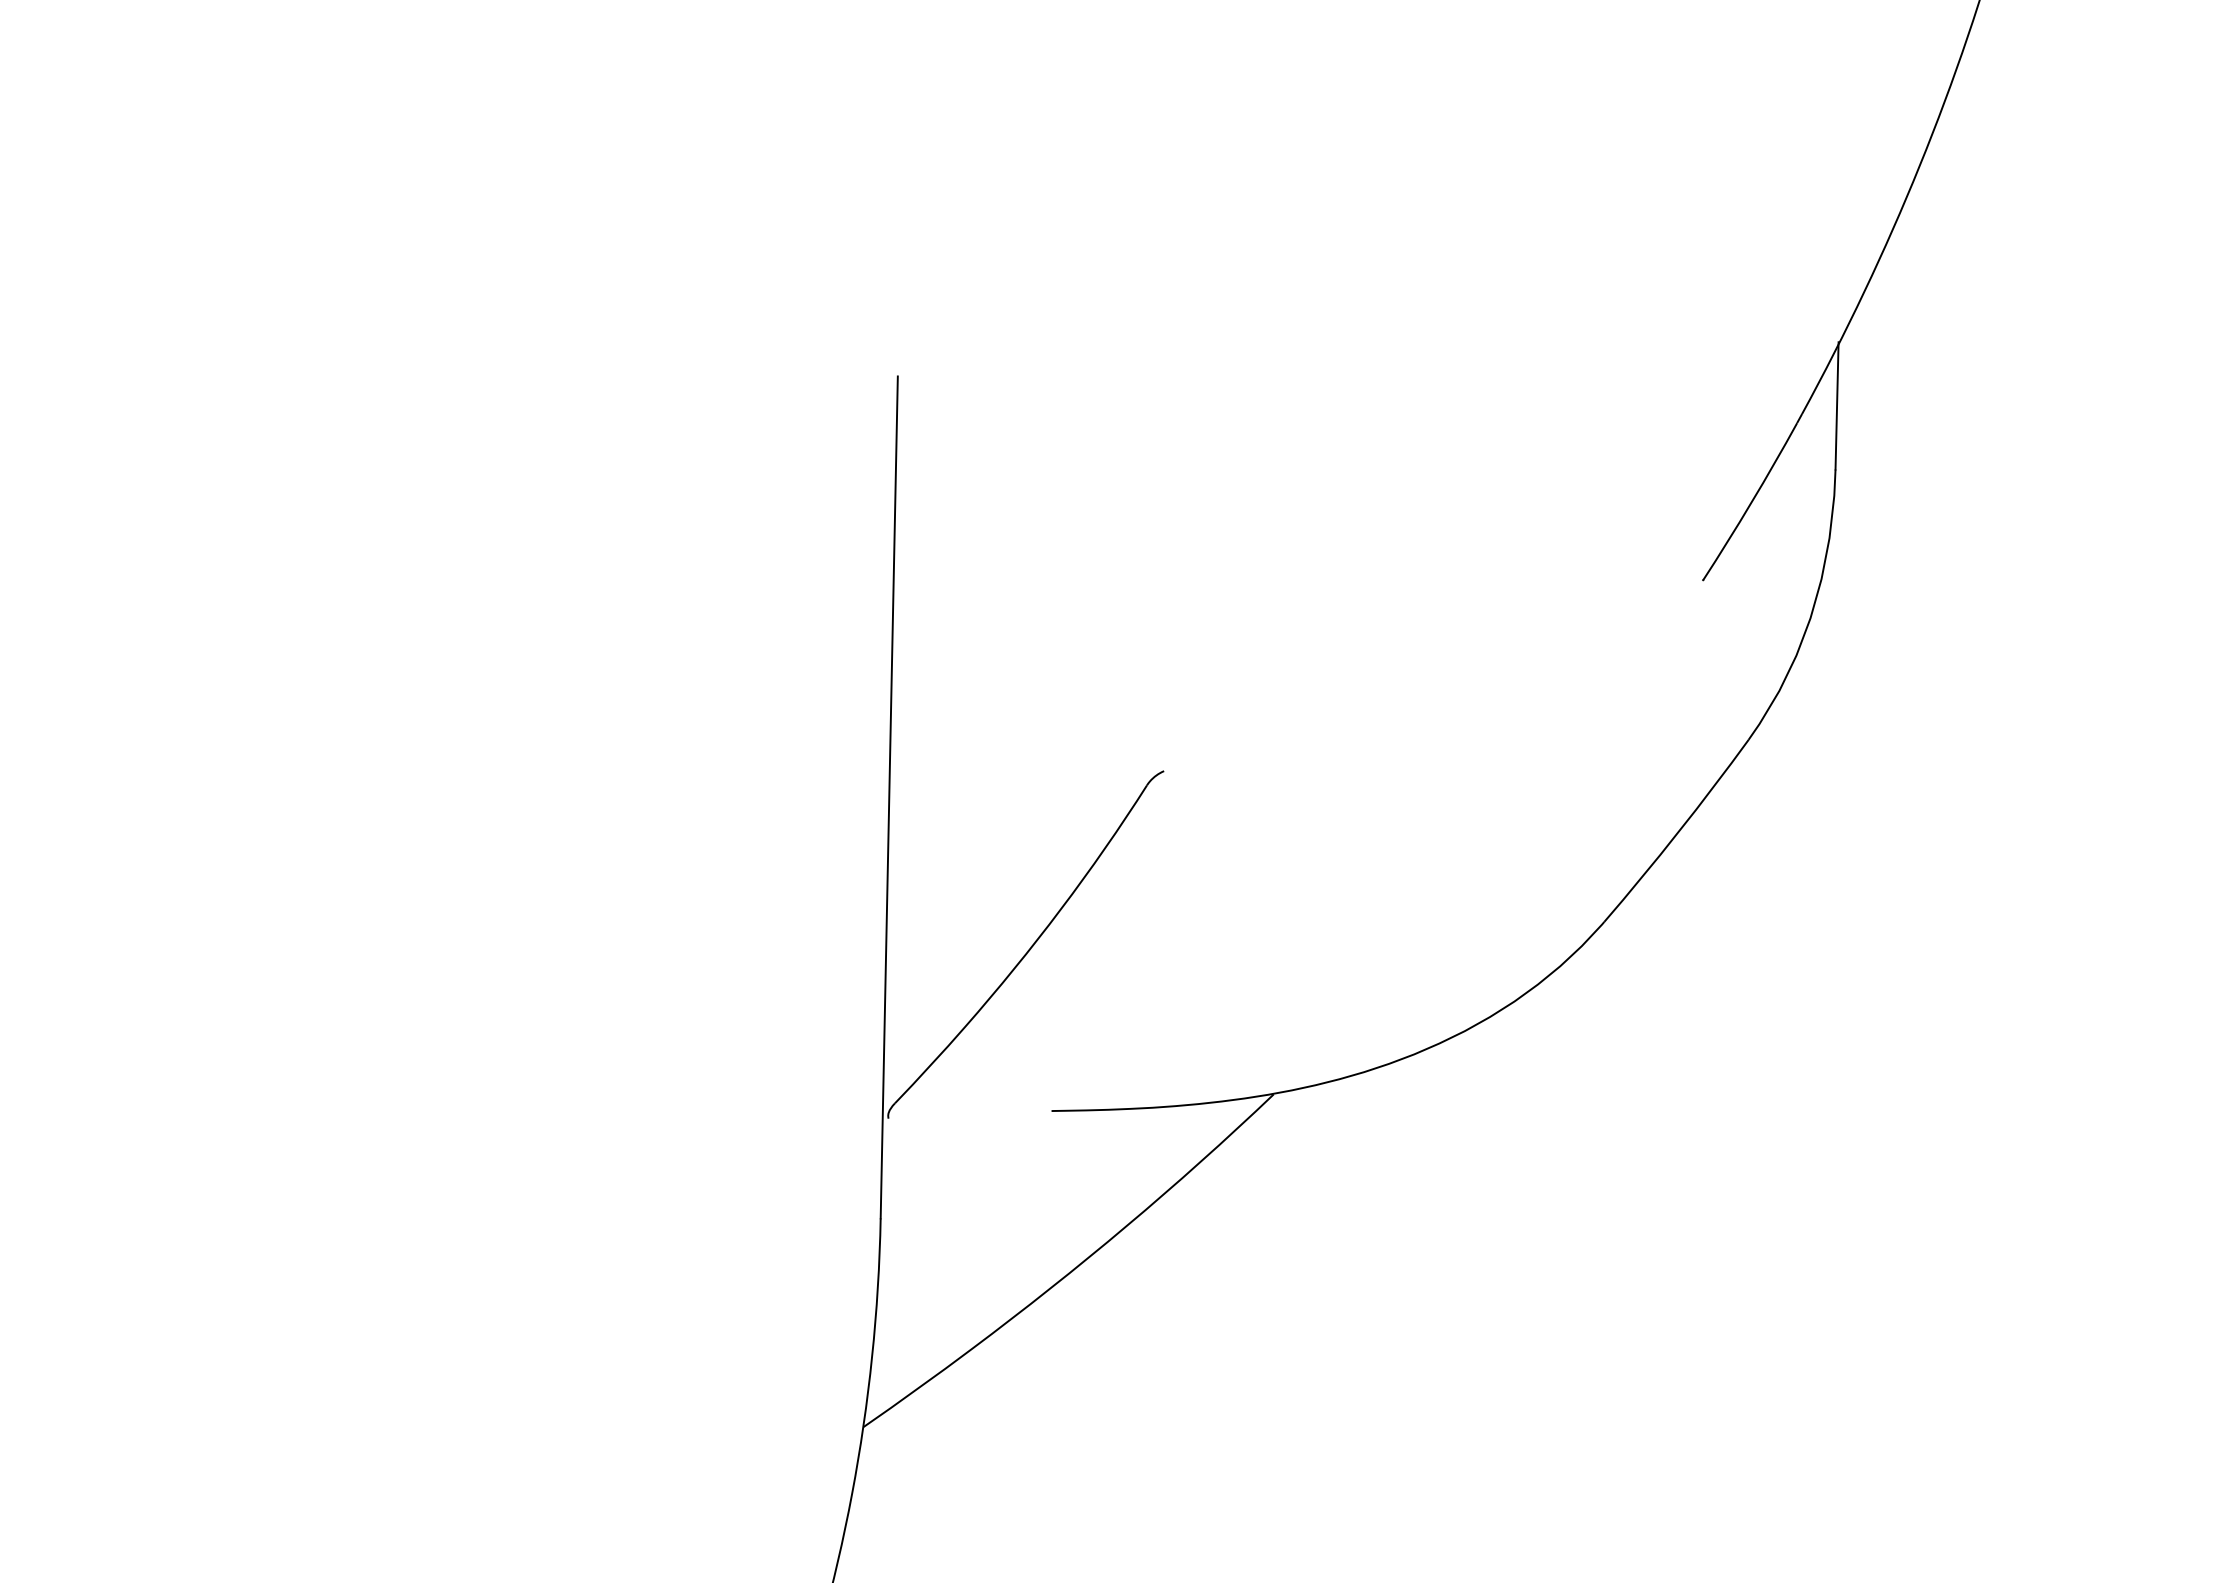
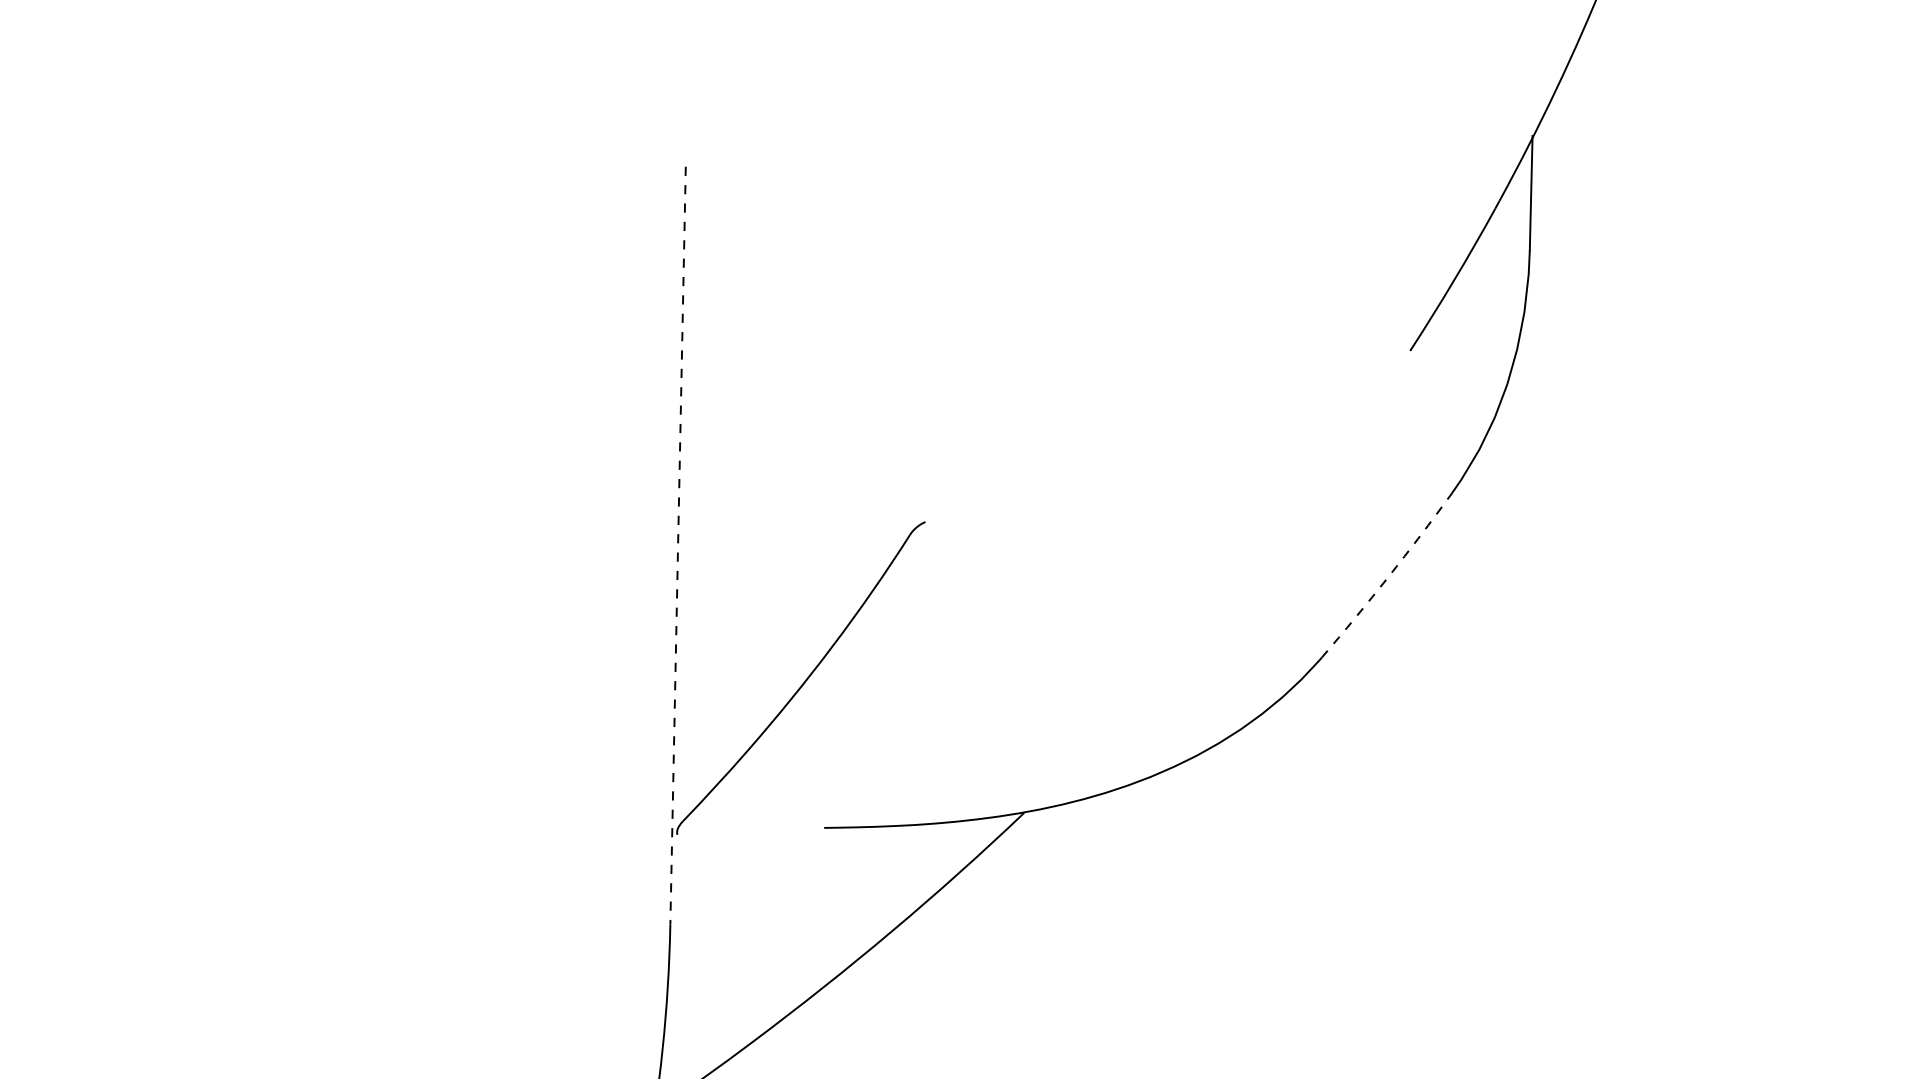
line: (889, 797) -> (678, 545), solid -> dashed
arc: (1678, 832) -> (1388, 577), solid -> dashed

